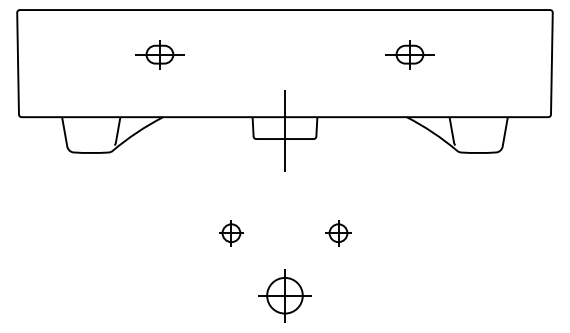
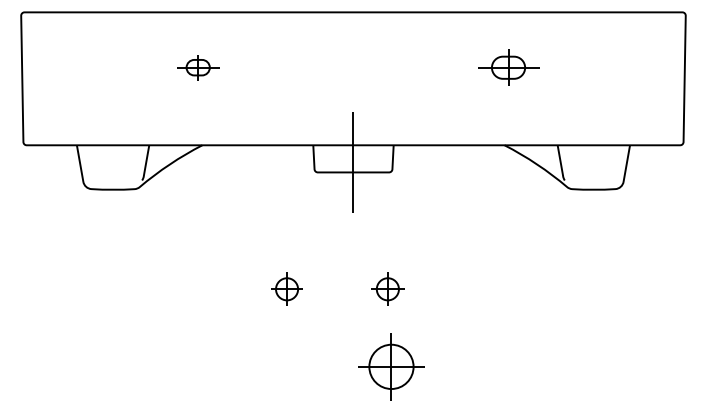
part: (159, 54) -> (197, 67), size x0.7
part: (338, 232) -> (387, 288), moved
part: (285, 295) -> (391, 366), moved

